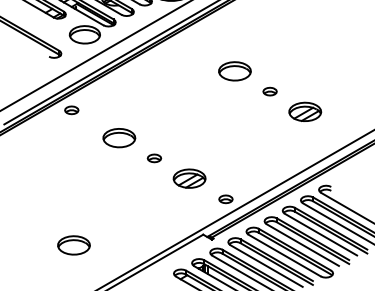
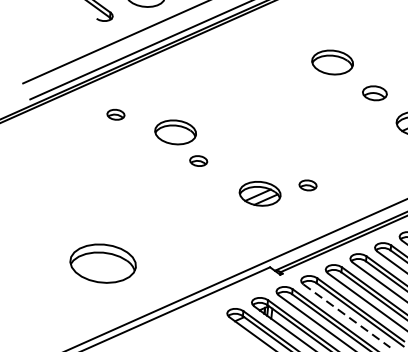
part: (269, 91) -> (374, 92), size x1.4
part: (71, 110) -> (115, 114), moved
part: (154, 158) -> (198, 161), moved
part: (225, 199) -> (307, 185), moved
part: (73, 245) -> (102, 263), size x1.6
line: (266, 266) -> (346, 316), solid -> dashed

